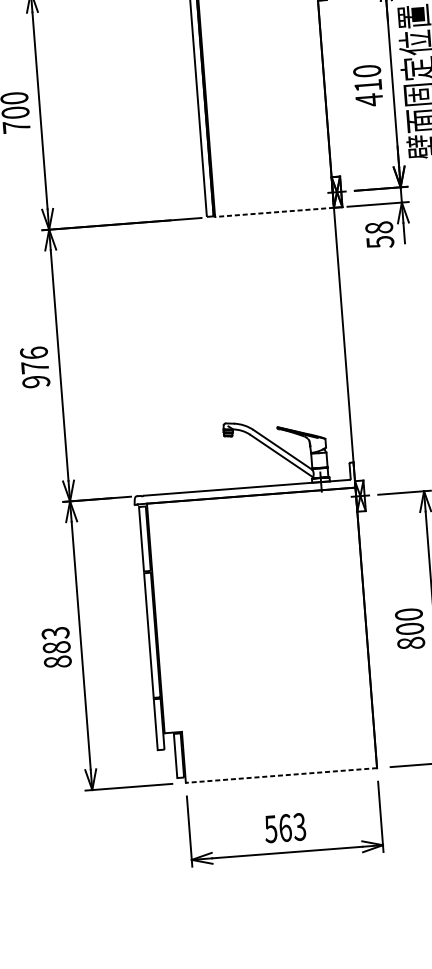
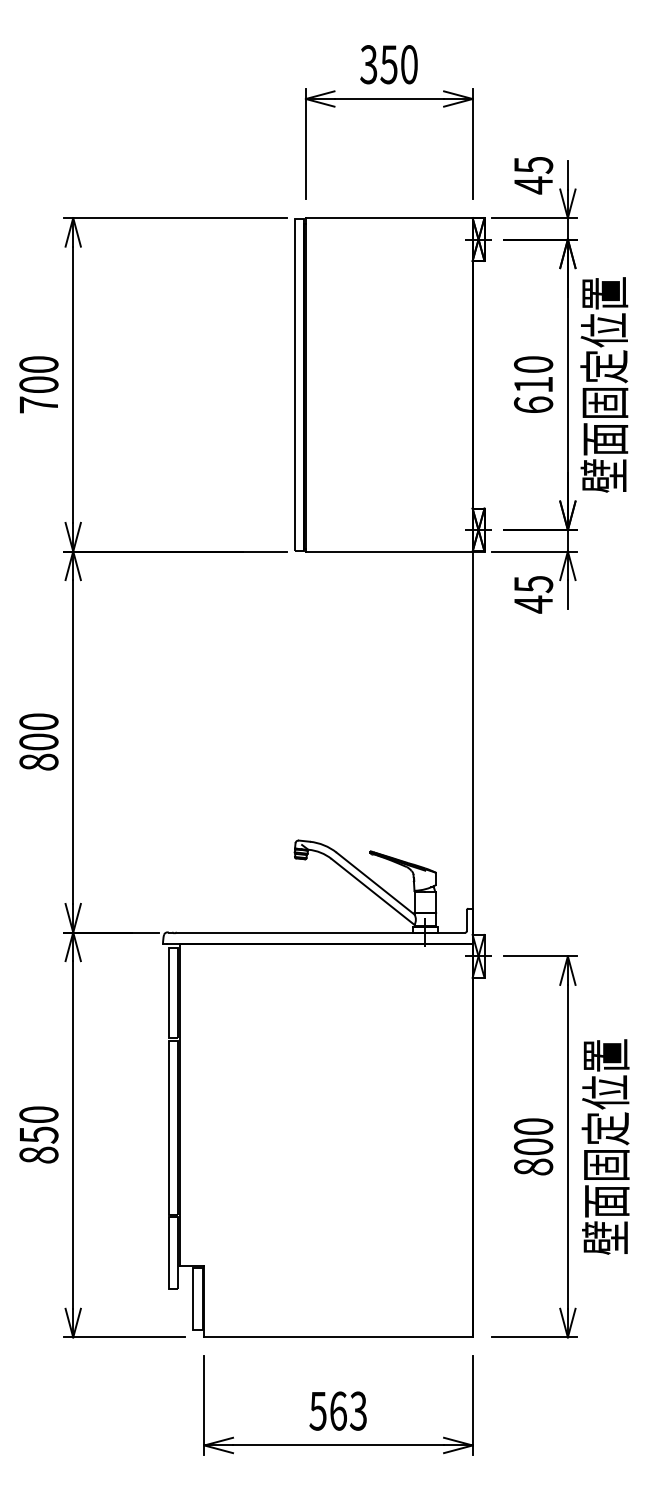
text: (369, 100) -> (533, 405), 410 -> 610
line: (273, 212) -> (388, 551), dashed -> solid
text: (379, 235) -> (533, 594), 58 -> 45
text: (34, 367) -> (38, 741), 976 -> 800
text: (55, 640) -> (38, 1124), 883 -> 850
line: (281, 775) -> (338, 1337), dashed -> solid

